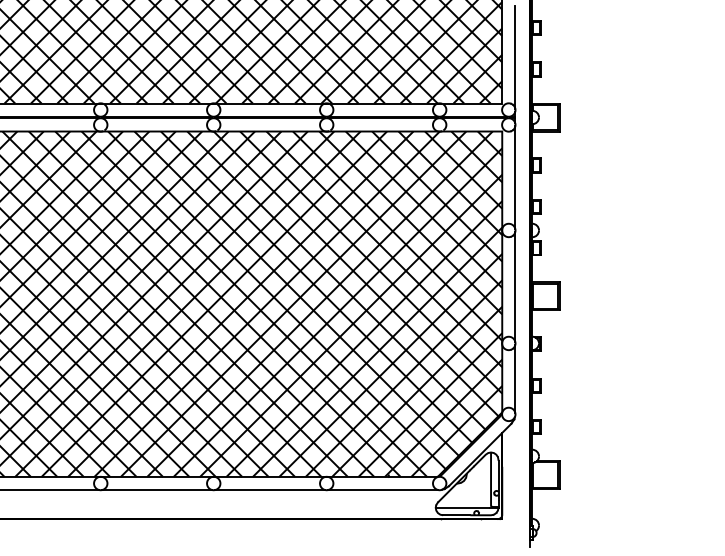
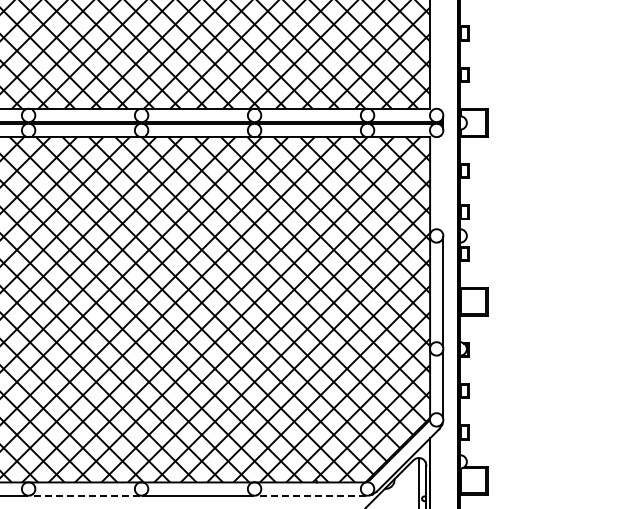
line: (515, 57) -> (443, 62), removed
line: (515, 177) -> (443, 182), removed
line: (157, 490) -> (85, 495), solid -> dashed
line: (383, 490) -> (311, 495), solid -> dashed

